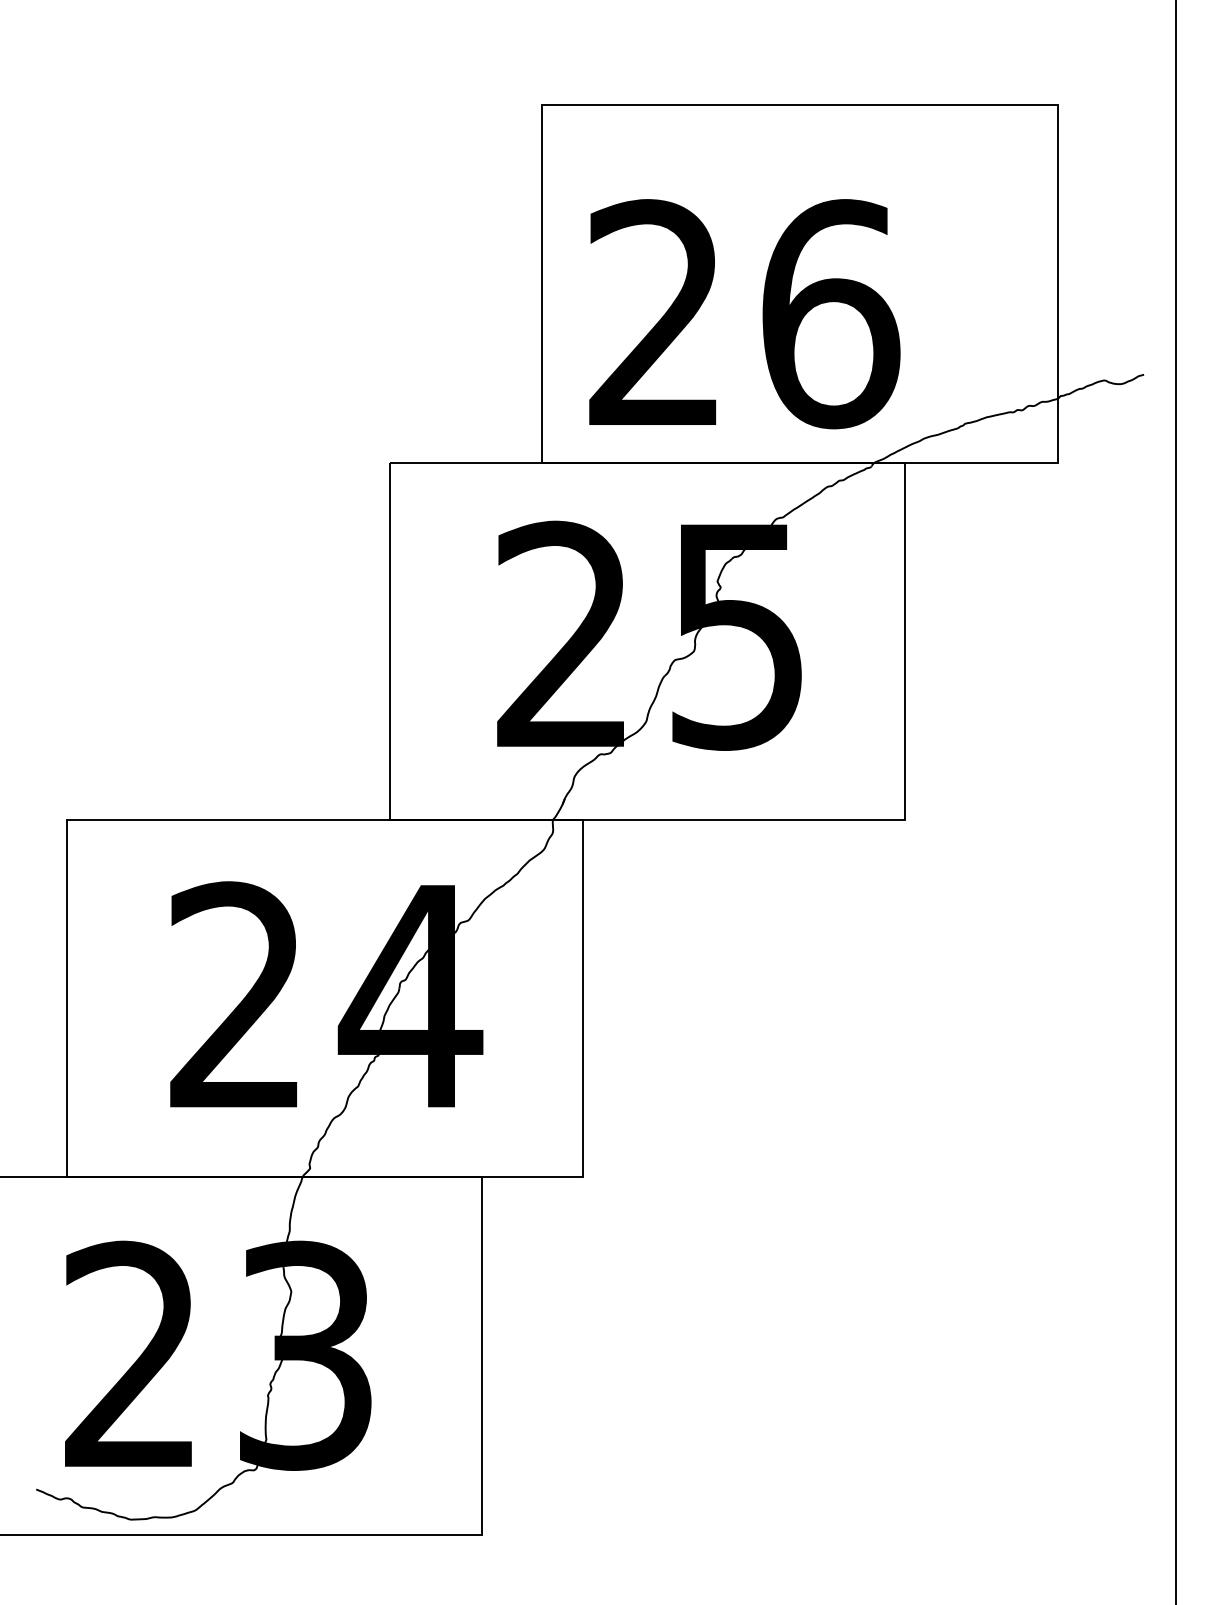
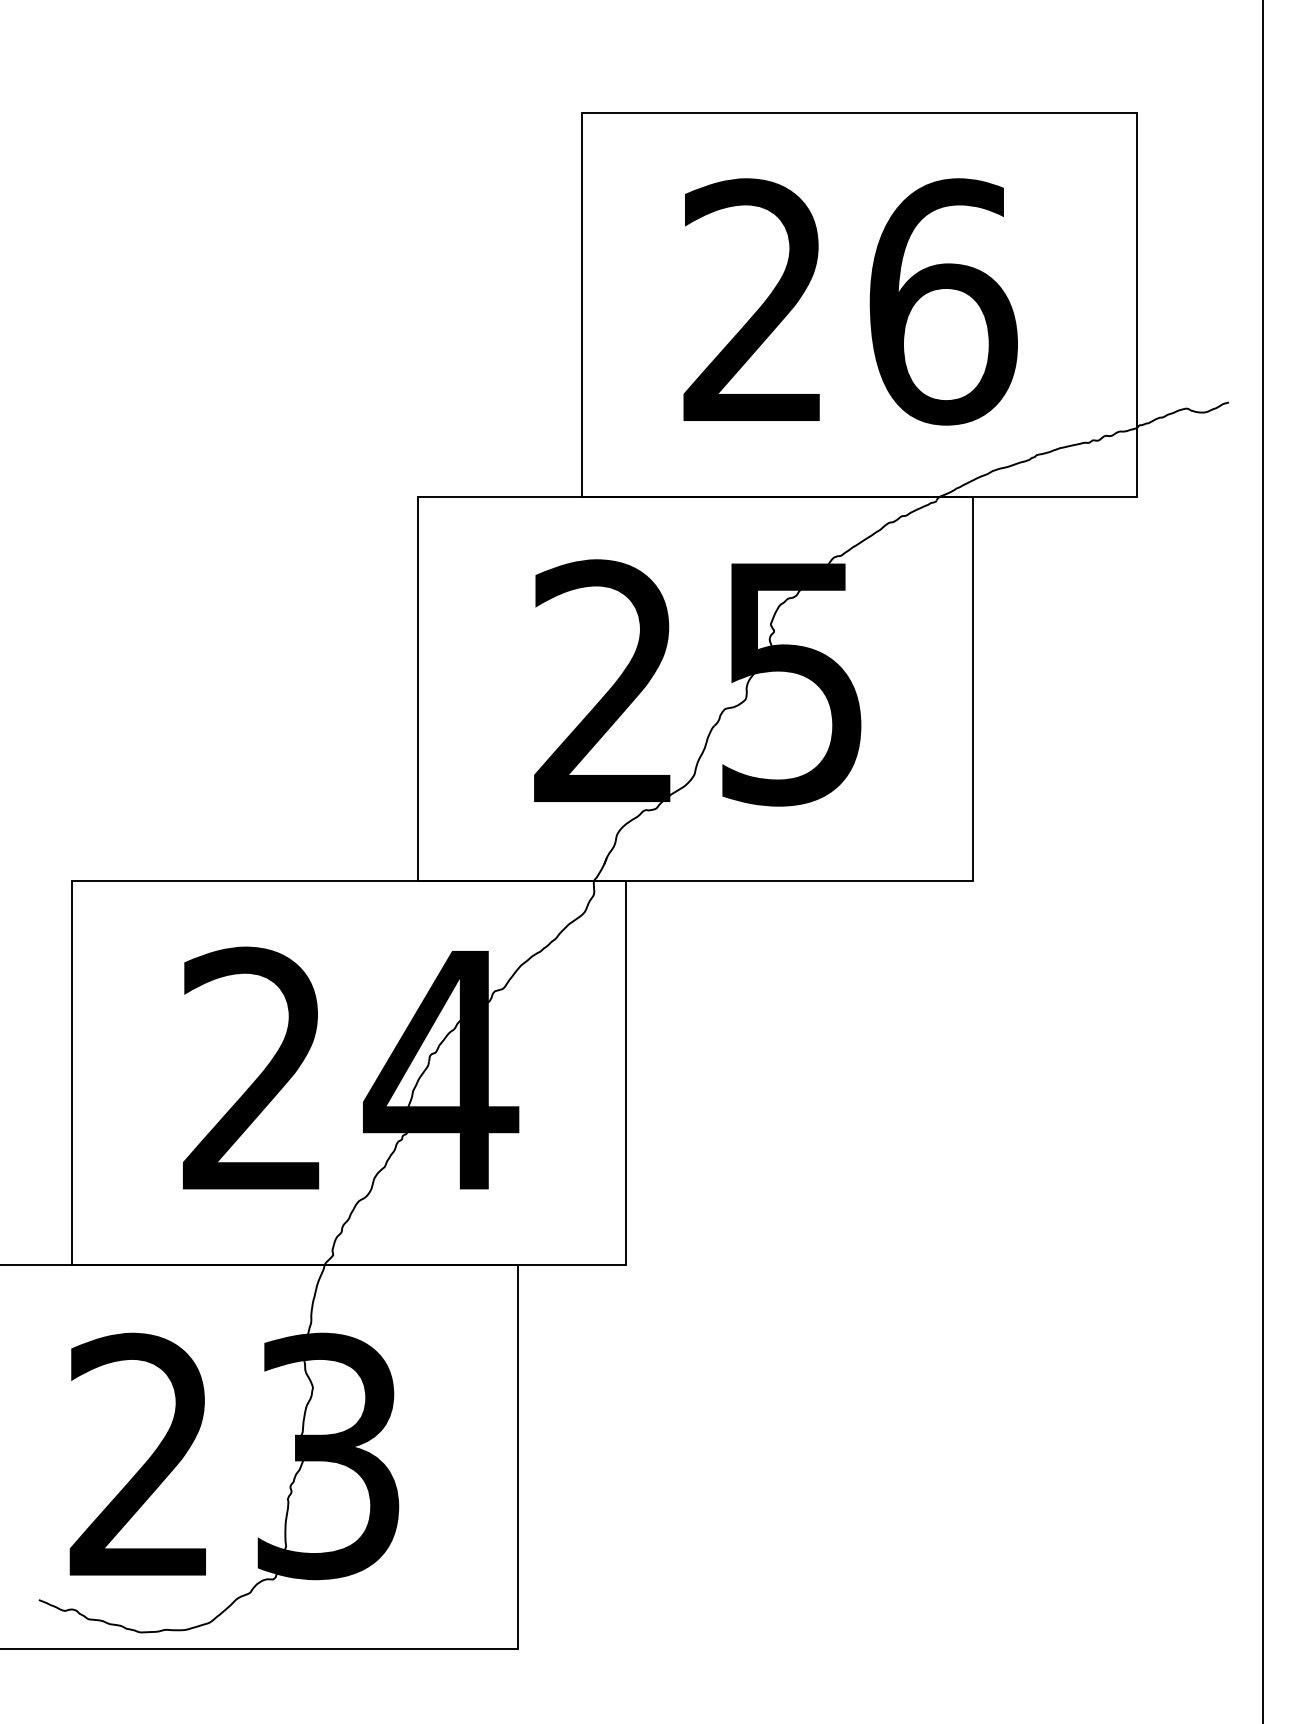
text: (744, 314) -> (850, 302), moved

